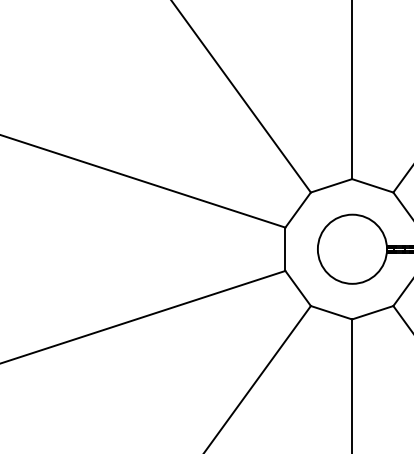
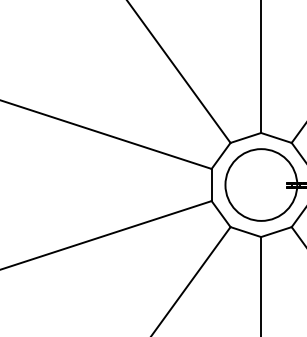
circle: (352, 248) -> (261, 184), size x1.4

